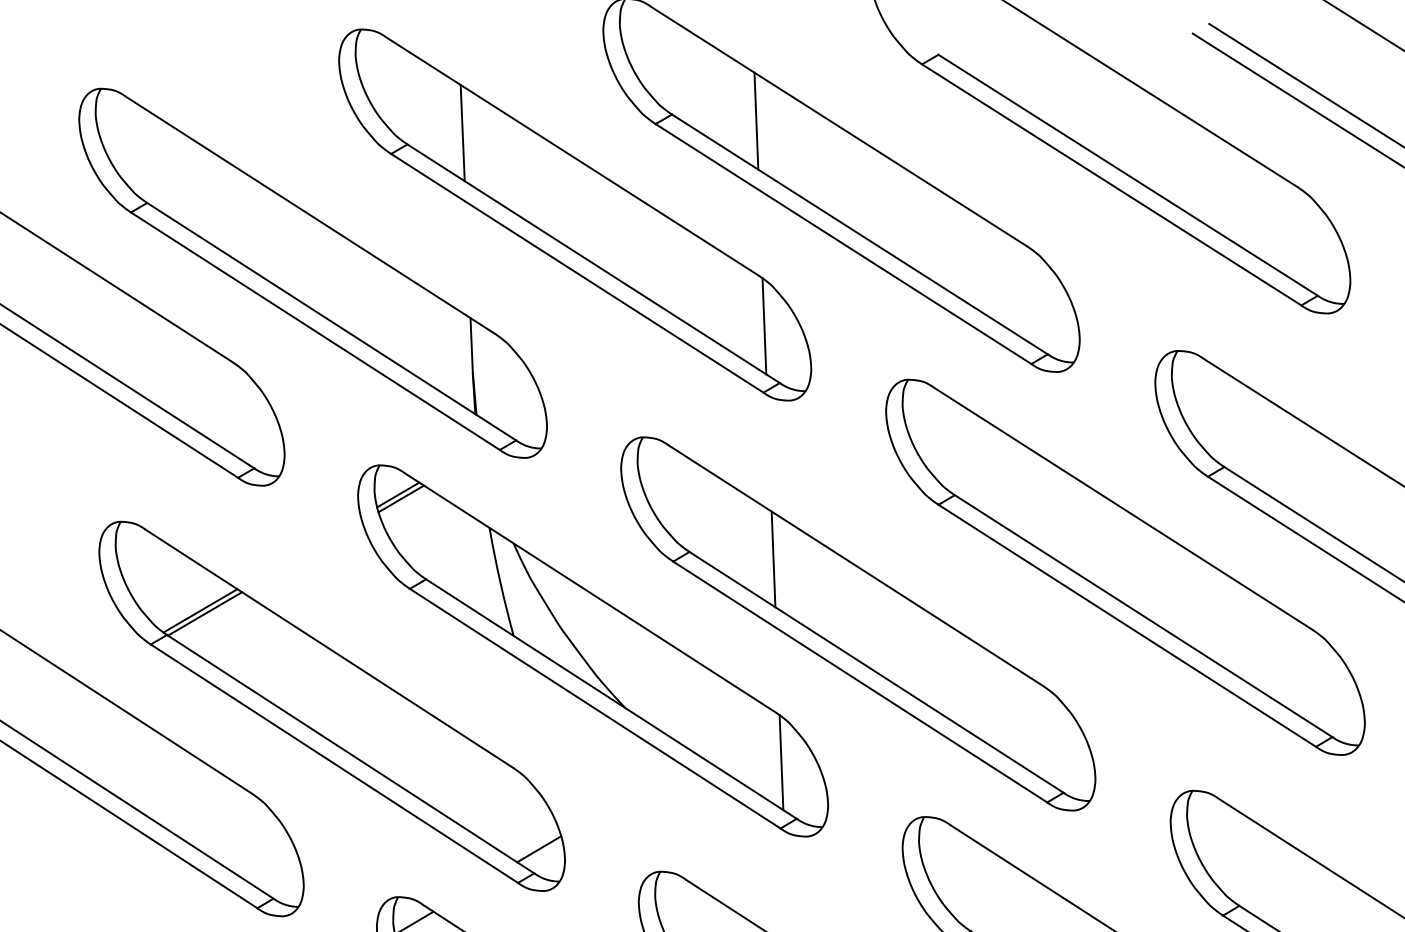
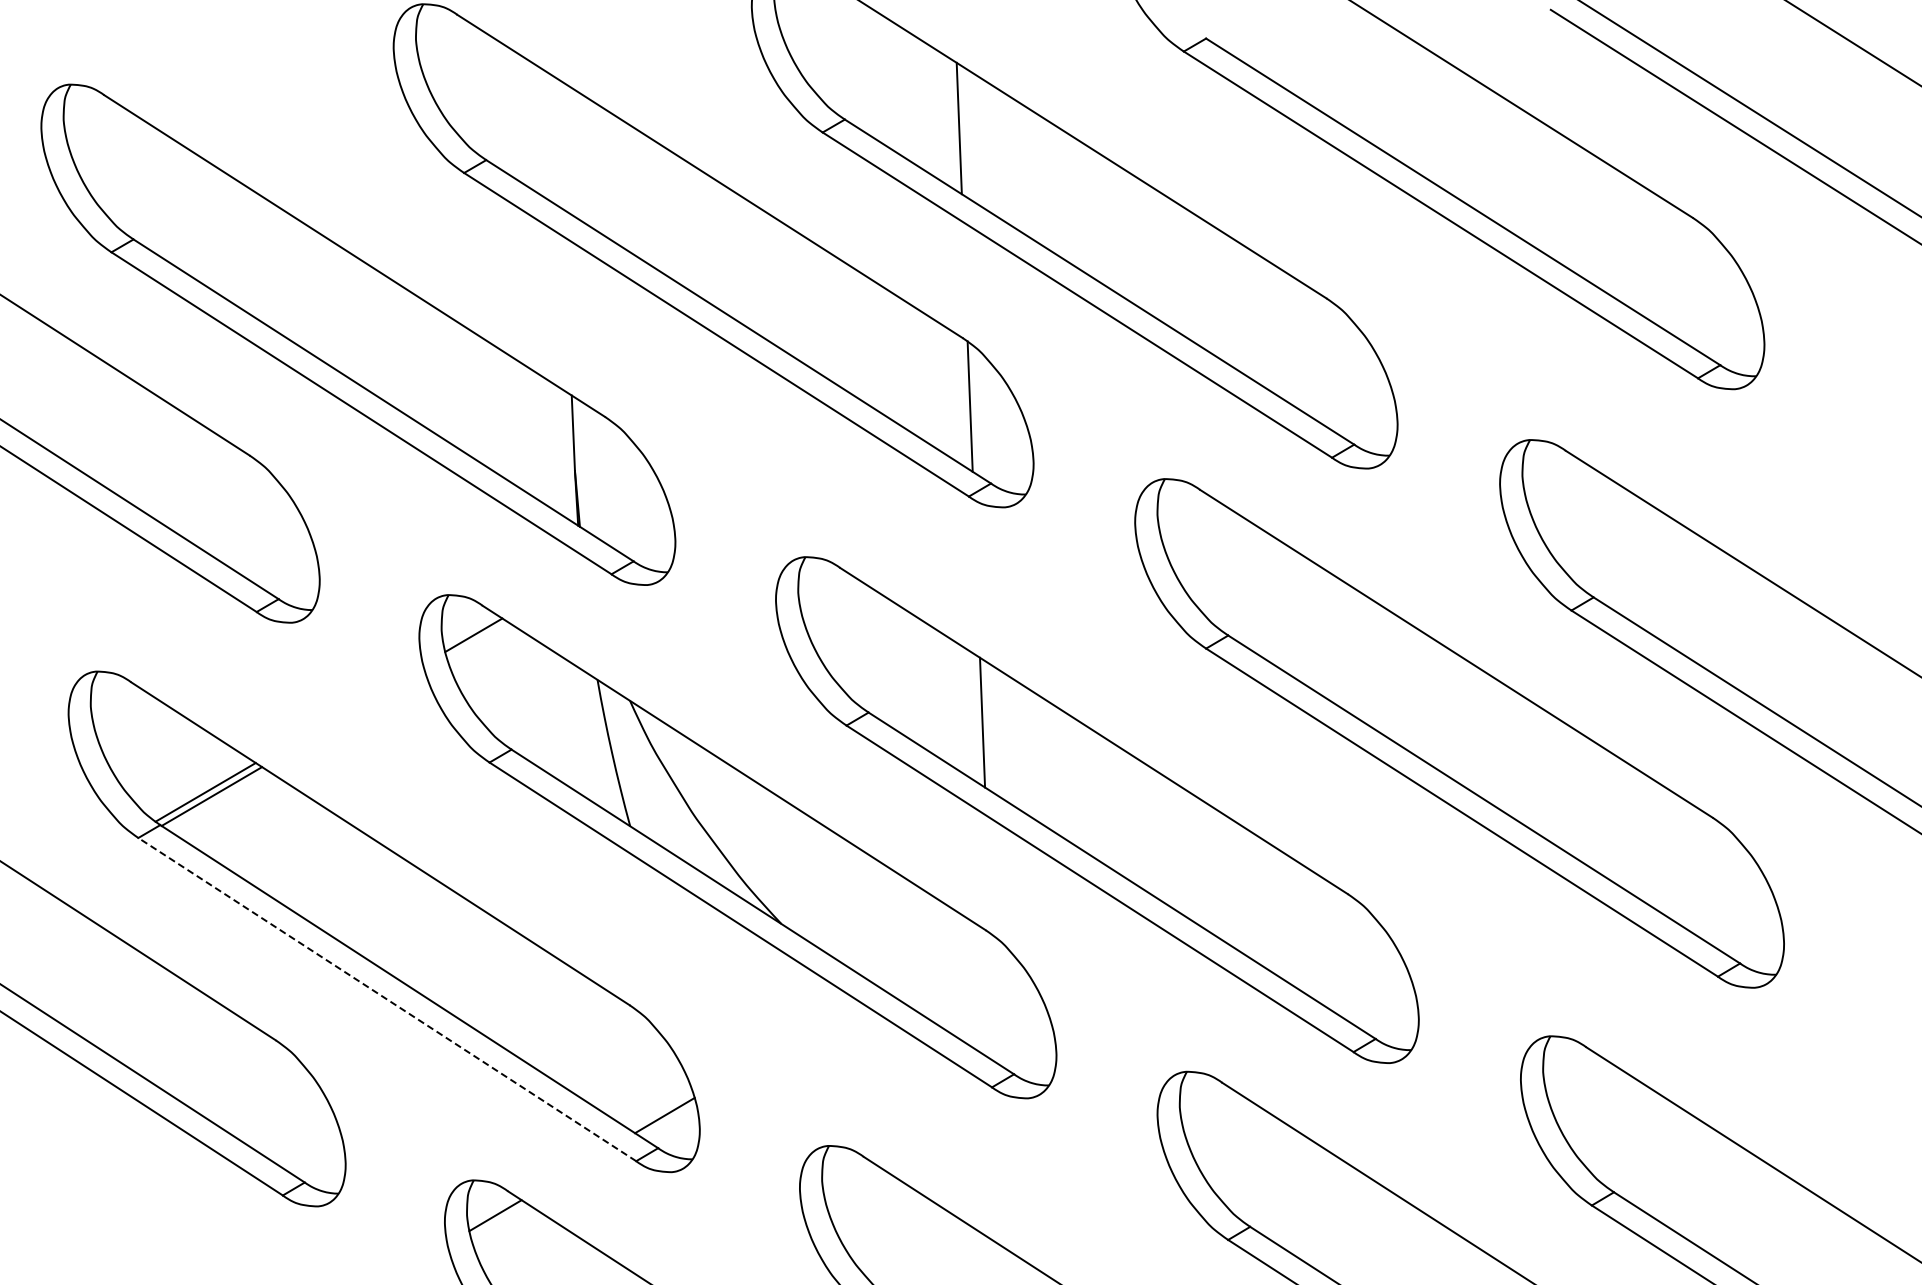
line: (462, 132) -> (560, 144), removed
line: (400, 498) -> (477, 640), removed
line: (780, 762) -> (992, 997), removed
line: (334, 763) -> (387, 999), solid -> dashed

